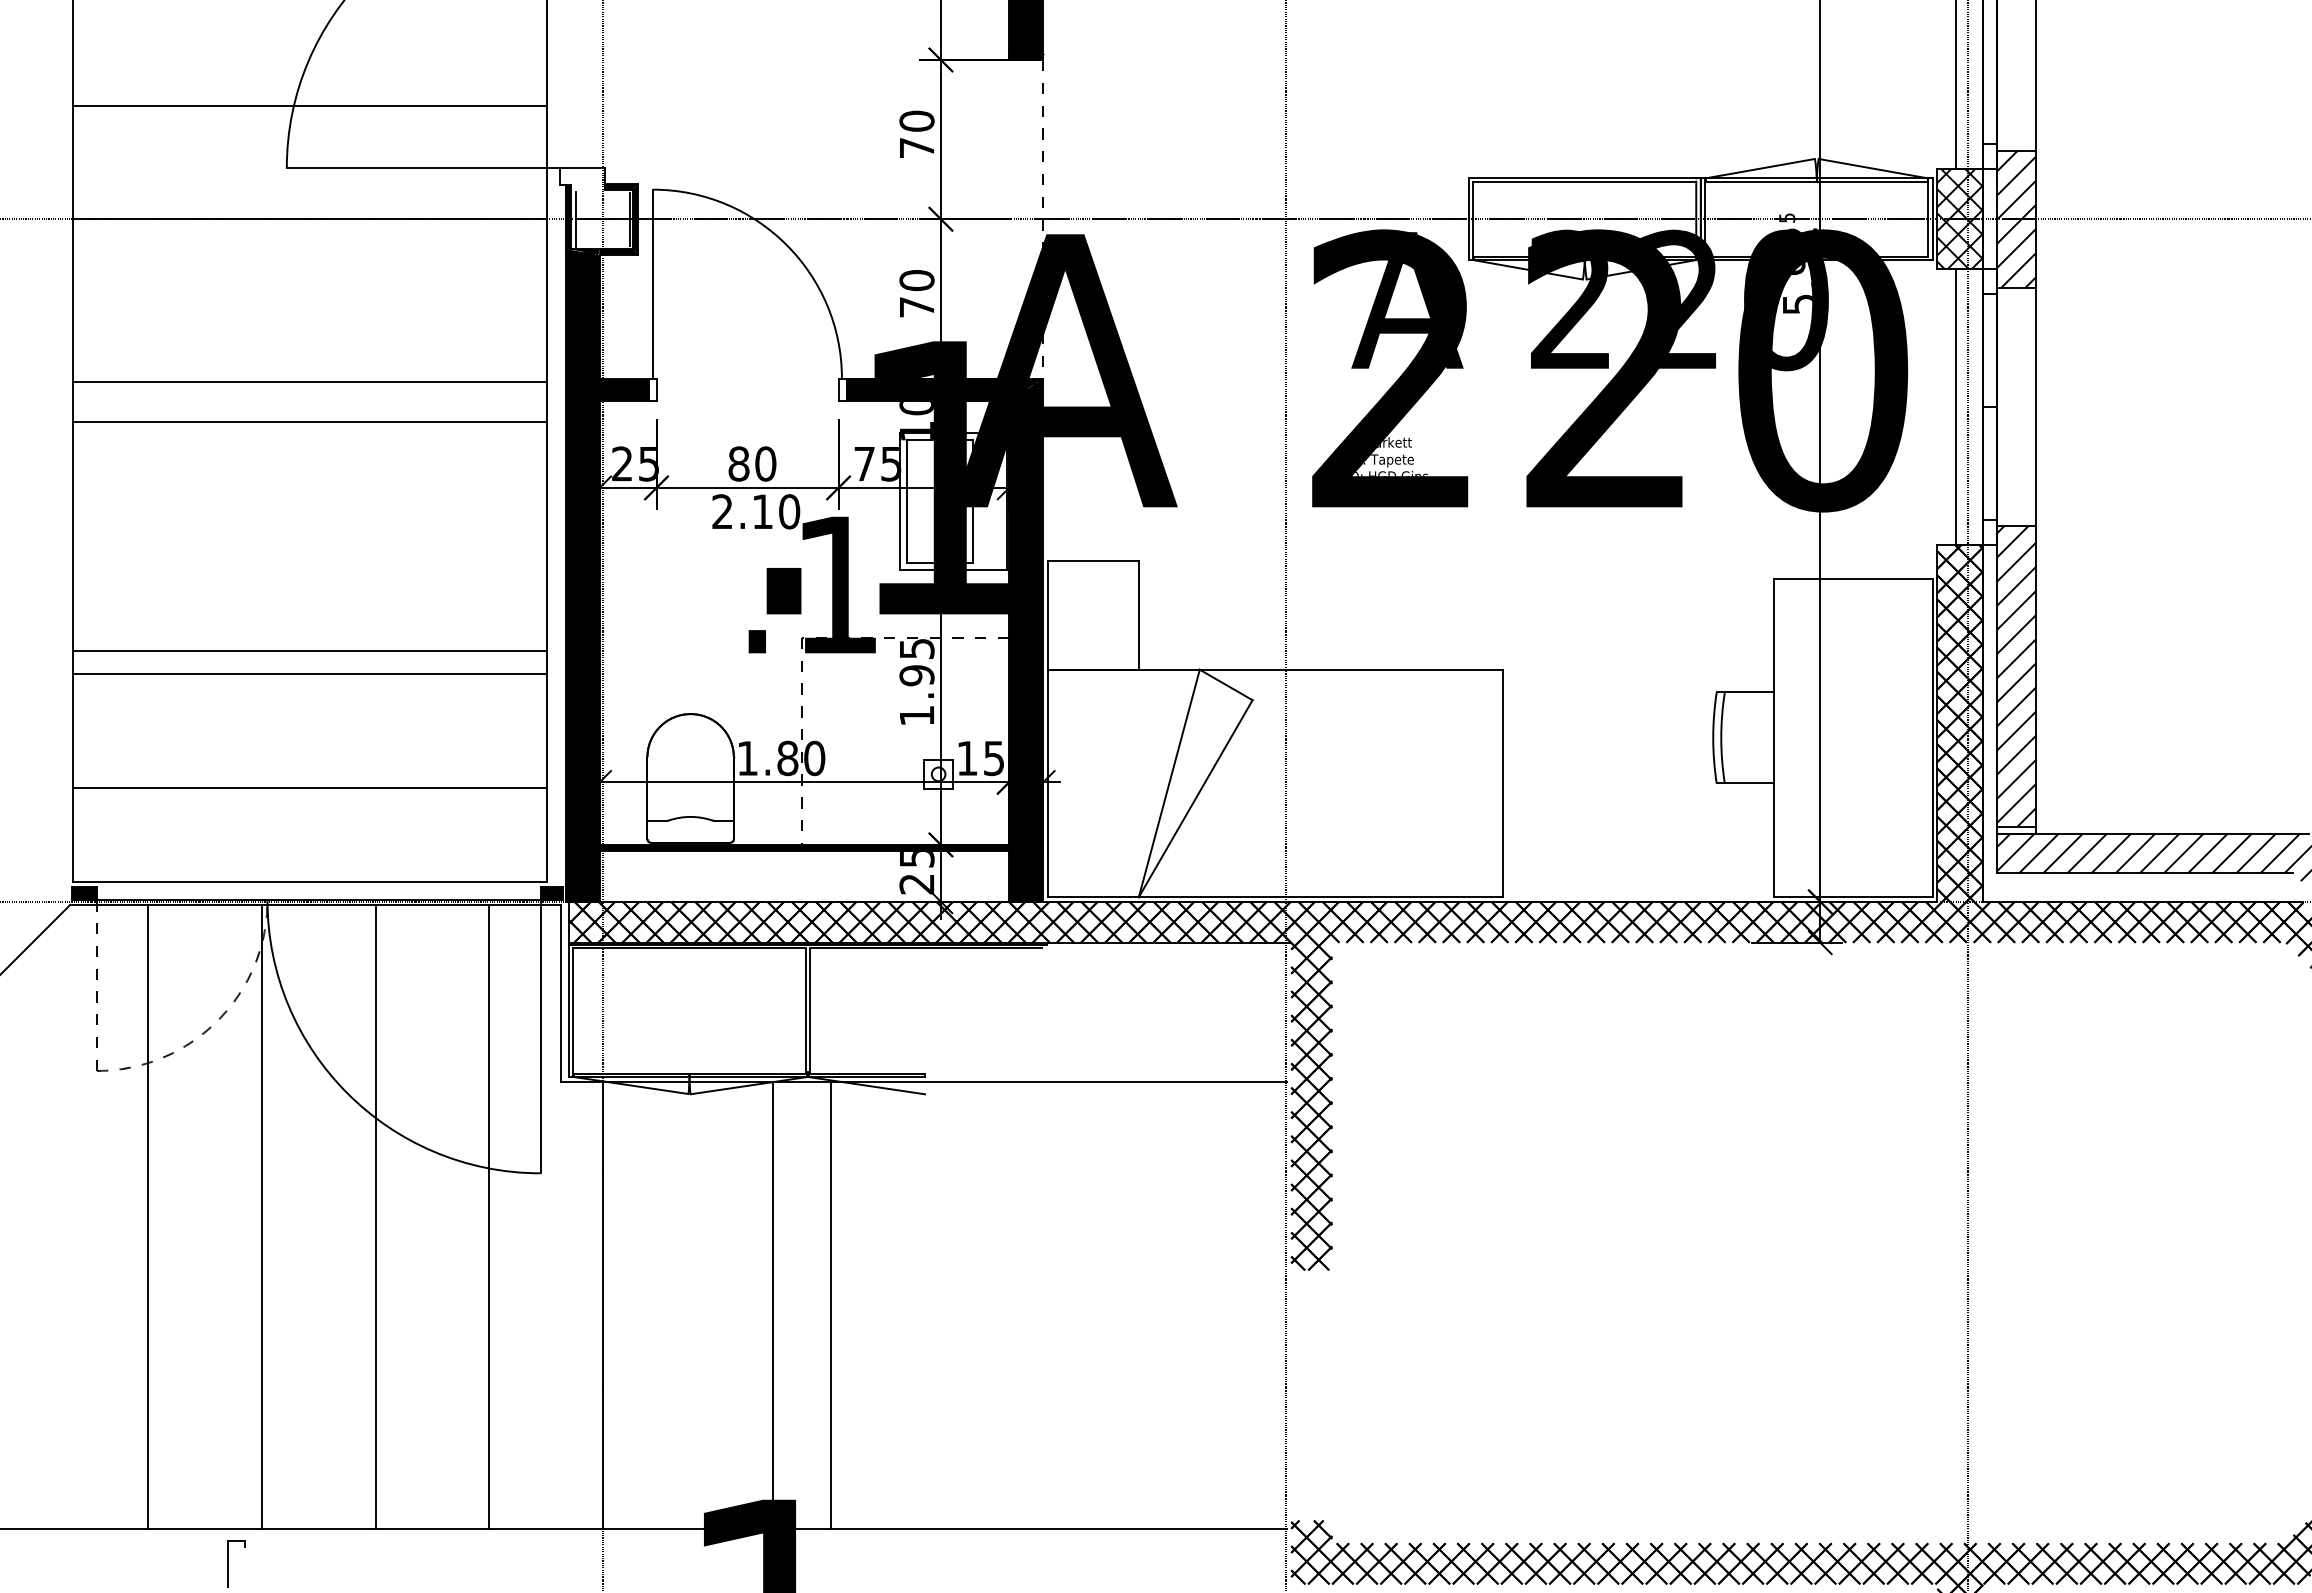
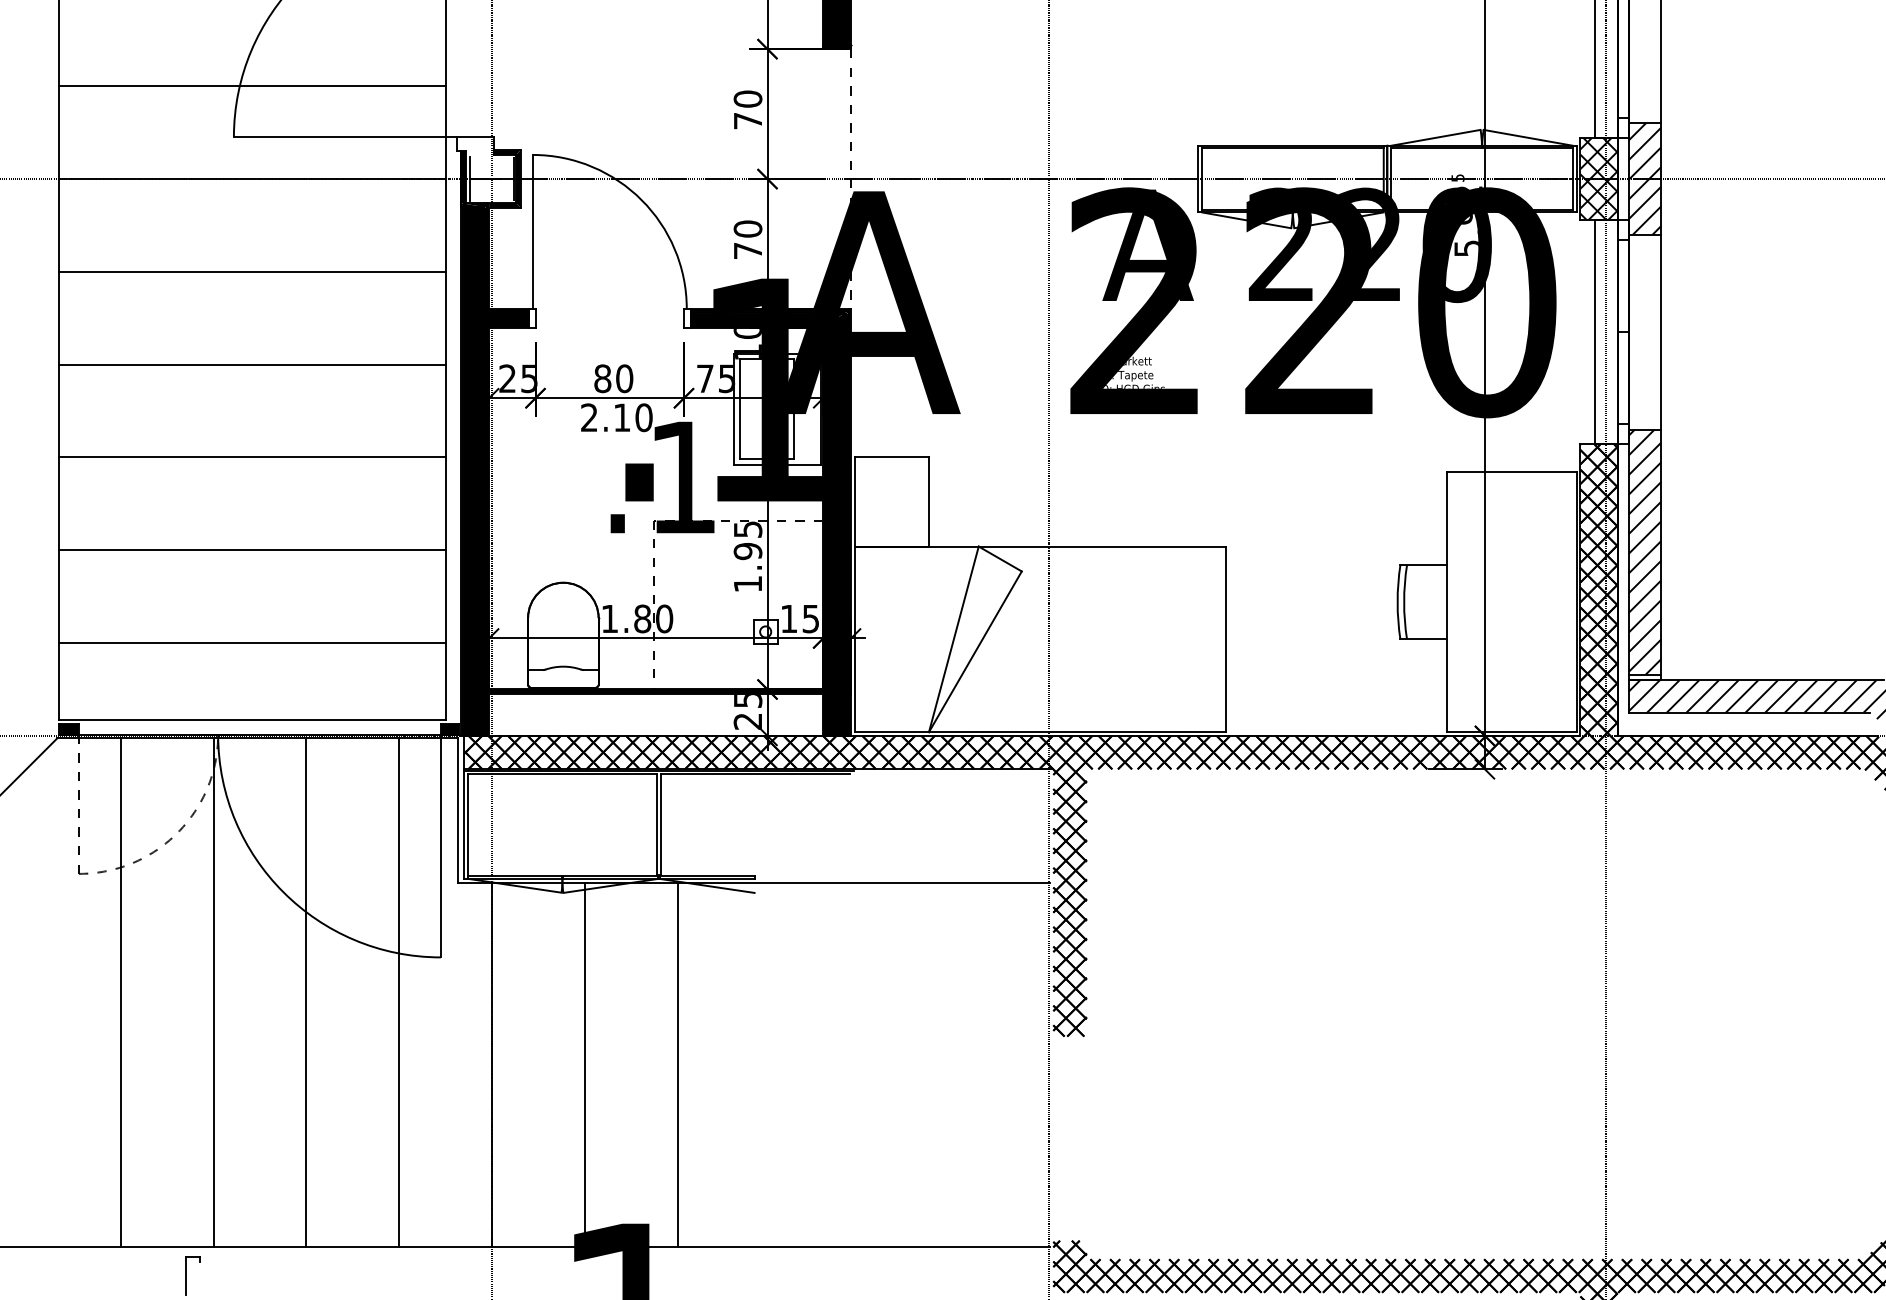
line: (309, 381) -> (252, 364), moved
line: (309, 422) -> (252, 272), moved
line: (309, 650) -> (252, 457), moved
line: (772, 1304) -> (584, 1064), moved

